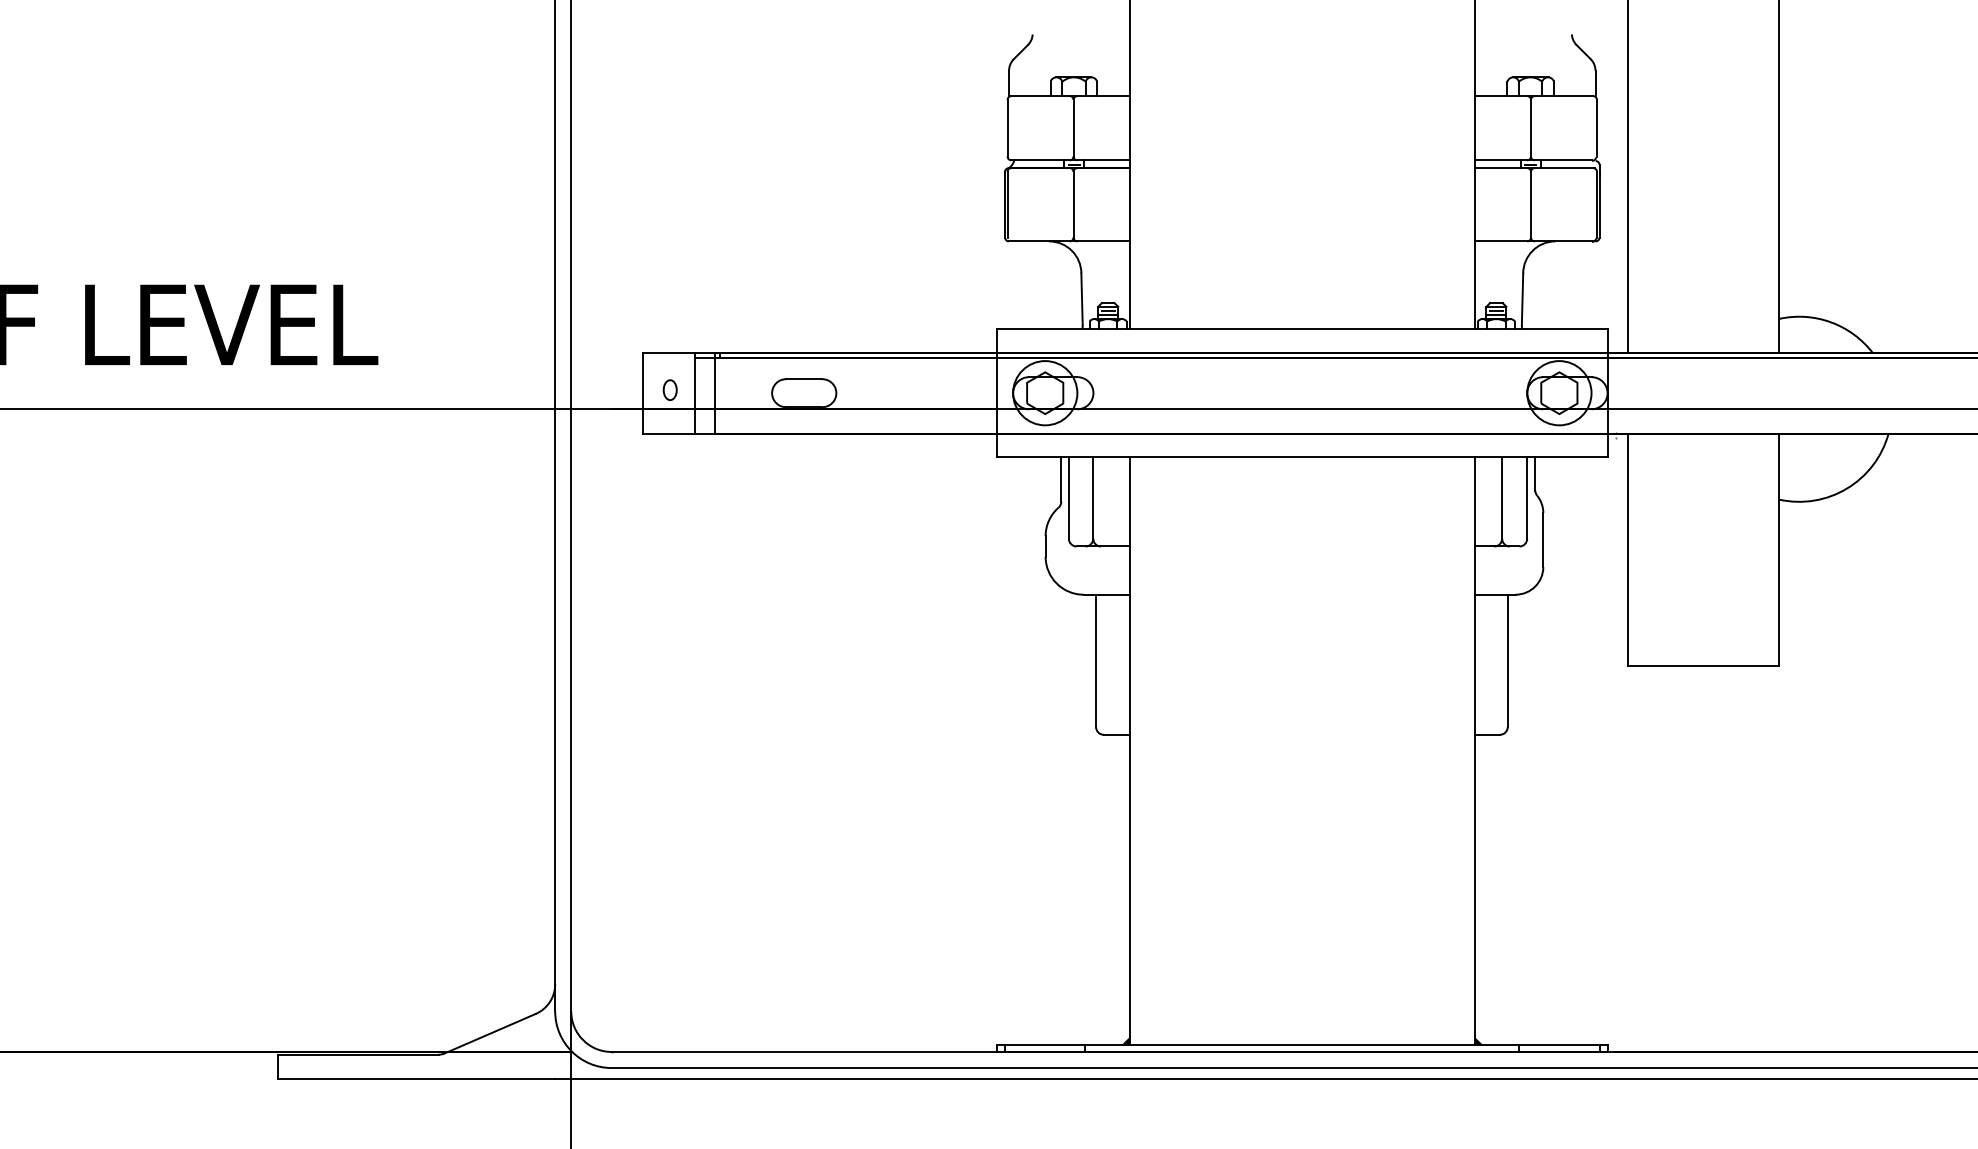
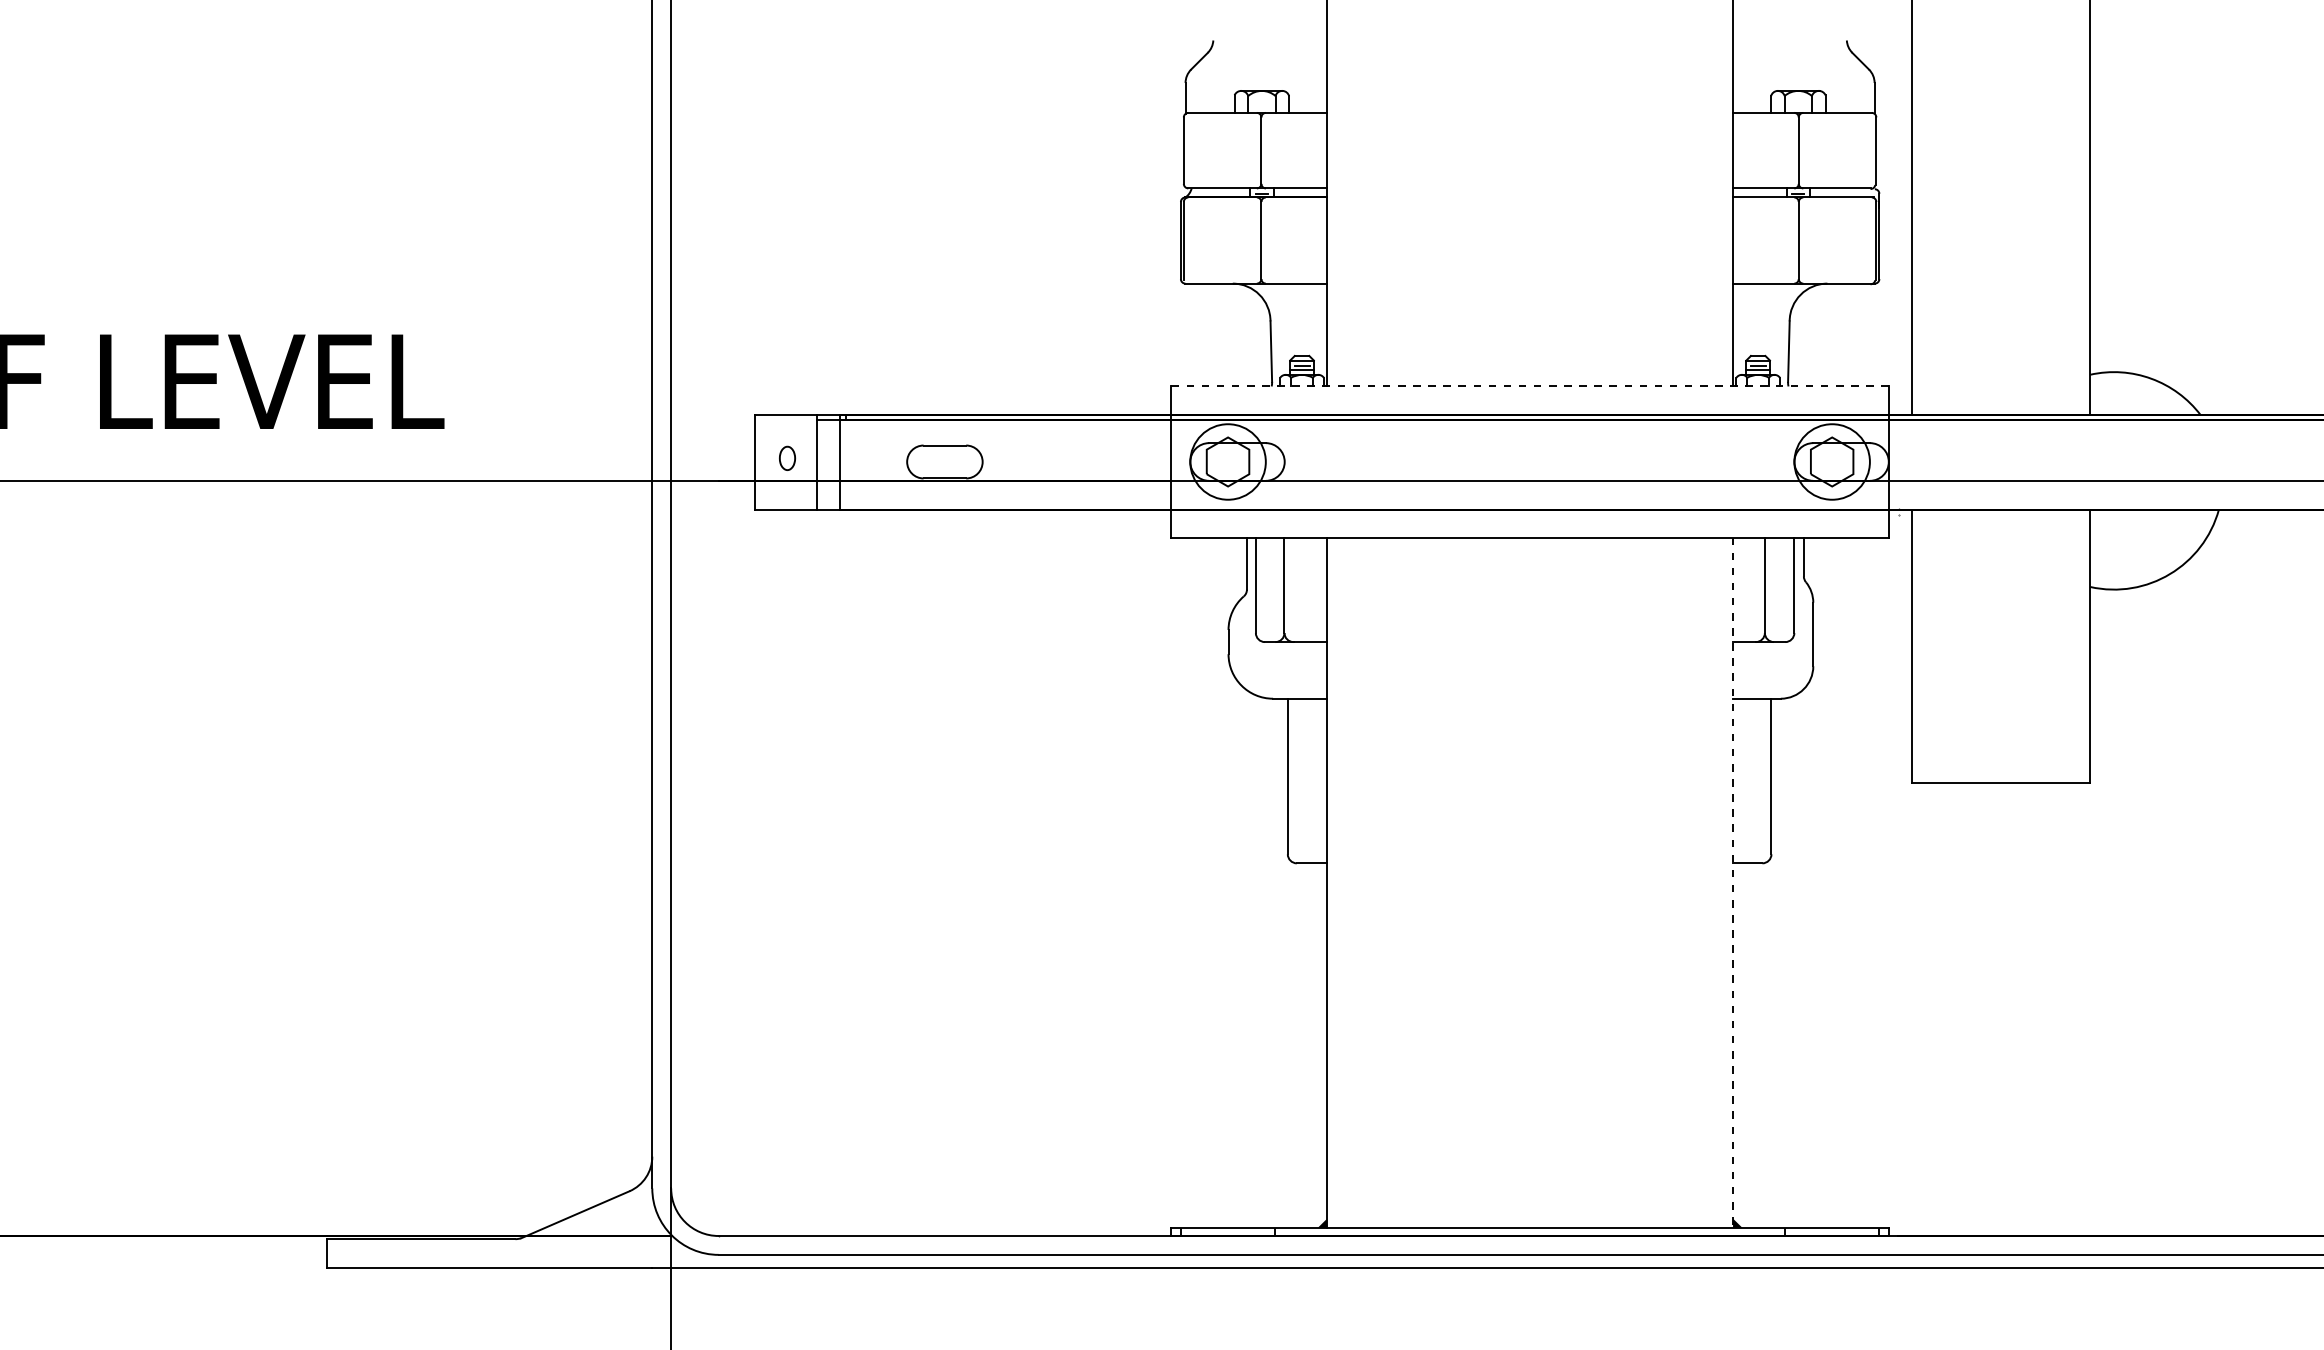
line: (1302, 328) -> (1530, 386), solid -> dashed
line: (1475, 751) -> (1733, 883), solid -> dashed

